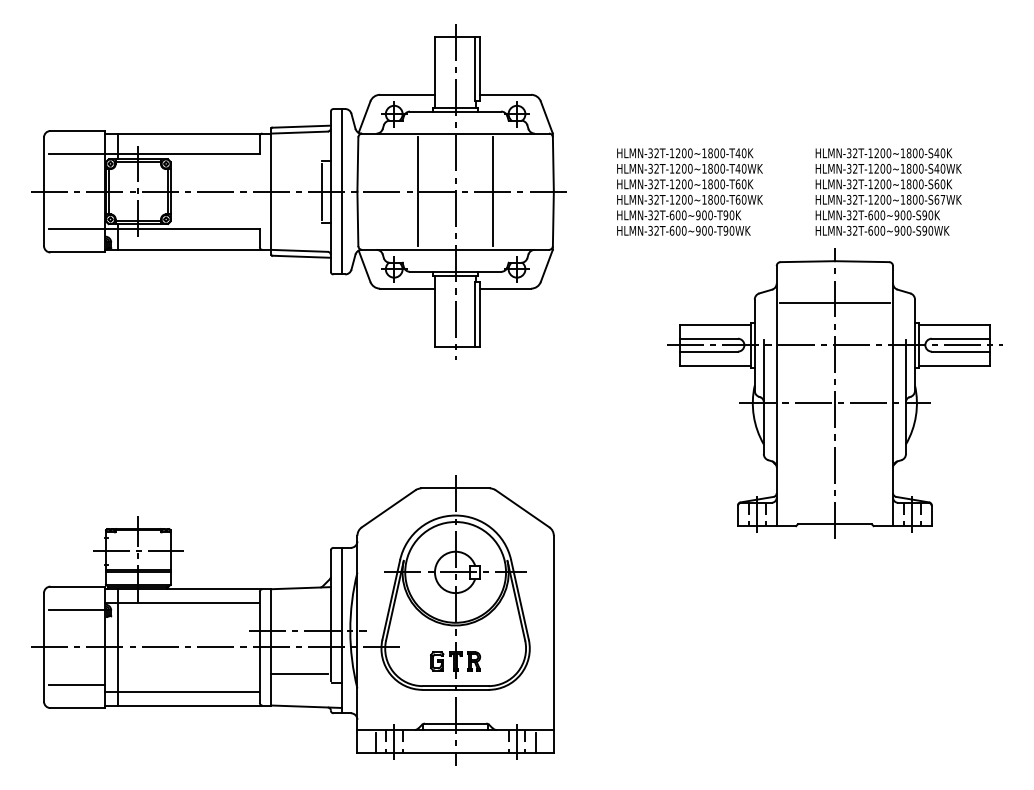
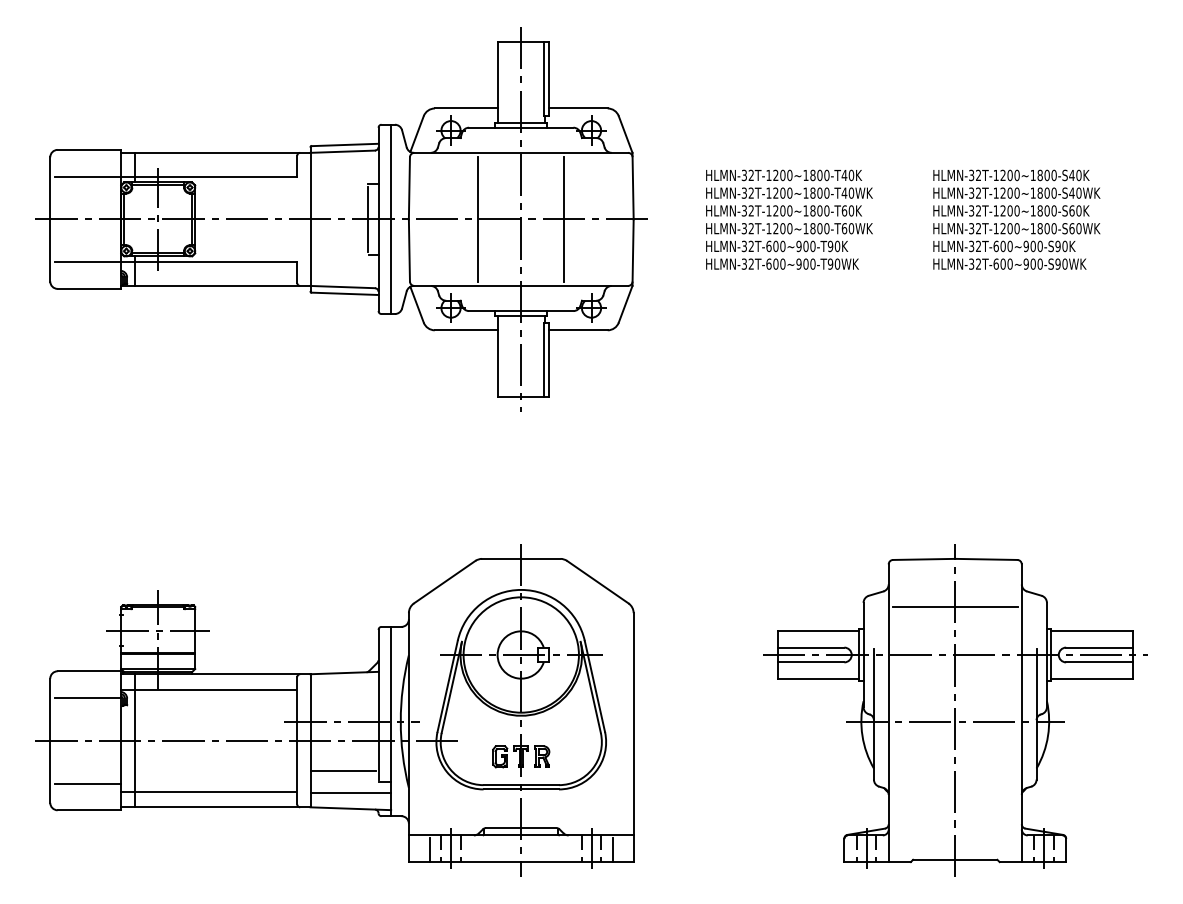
text: (942, 199) -> (1078, 228), HLMN-32T-1200~1800-S67WK -> HLMN-32T-1200~1800-S60WK
part: (835, 393) -> (955, 710), moved
line: (306, 693) -> (350, 793), added

